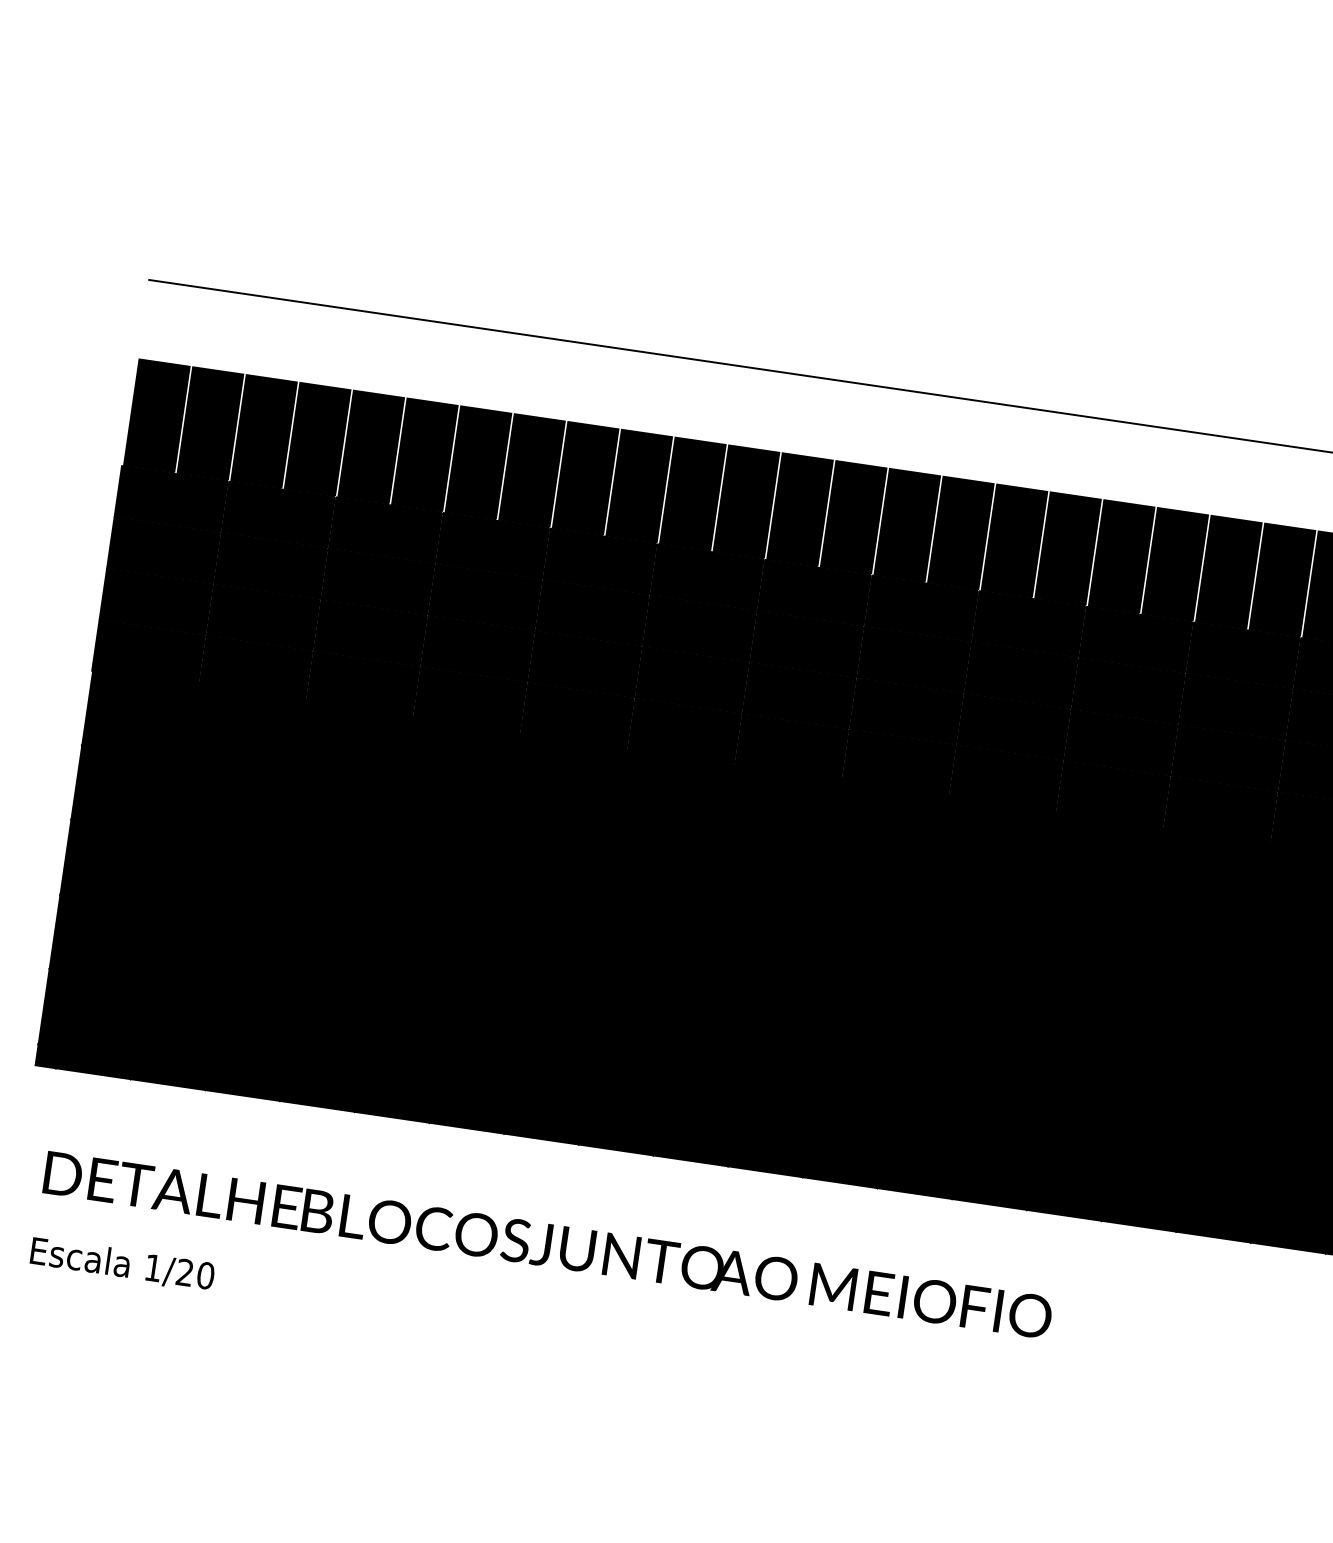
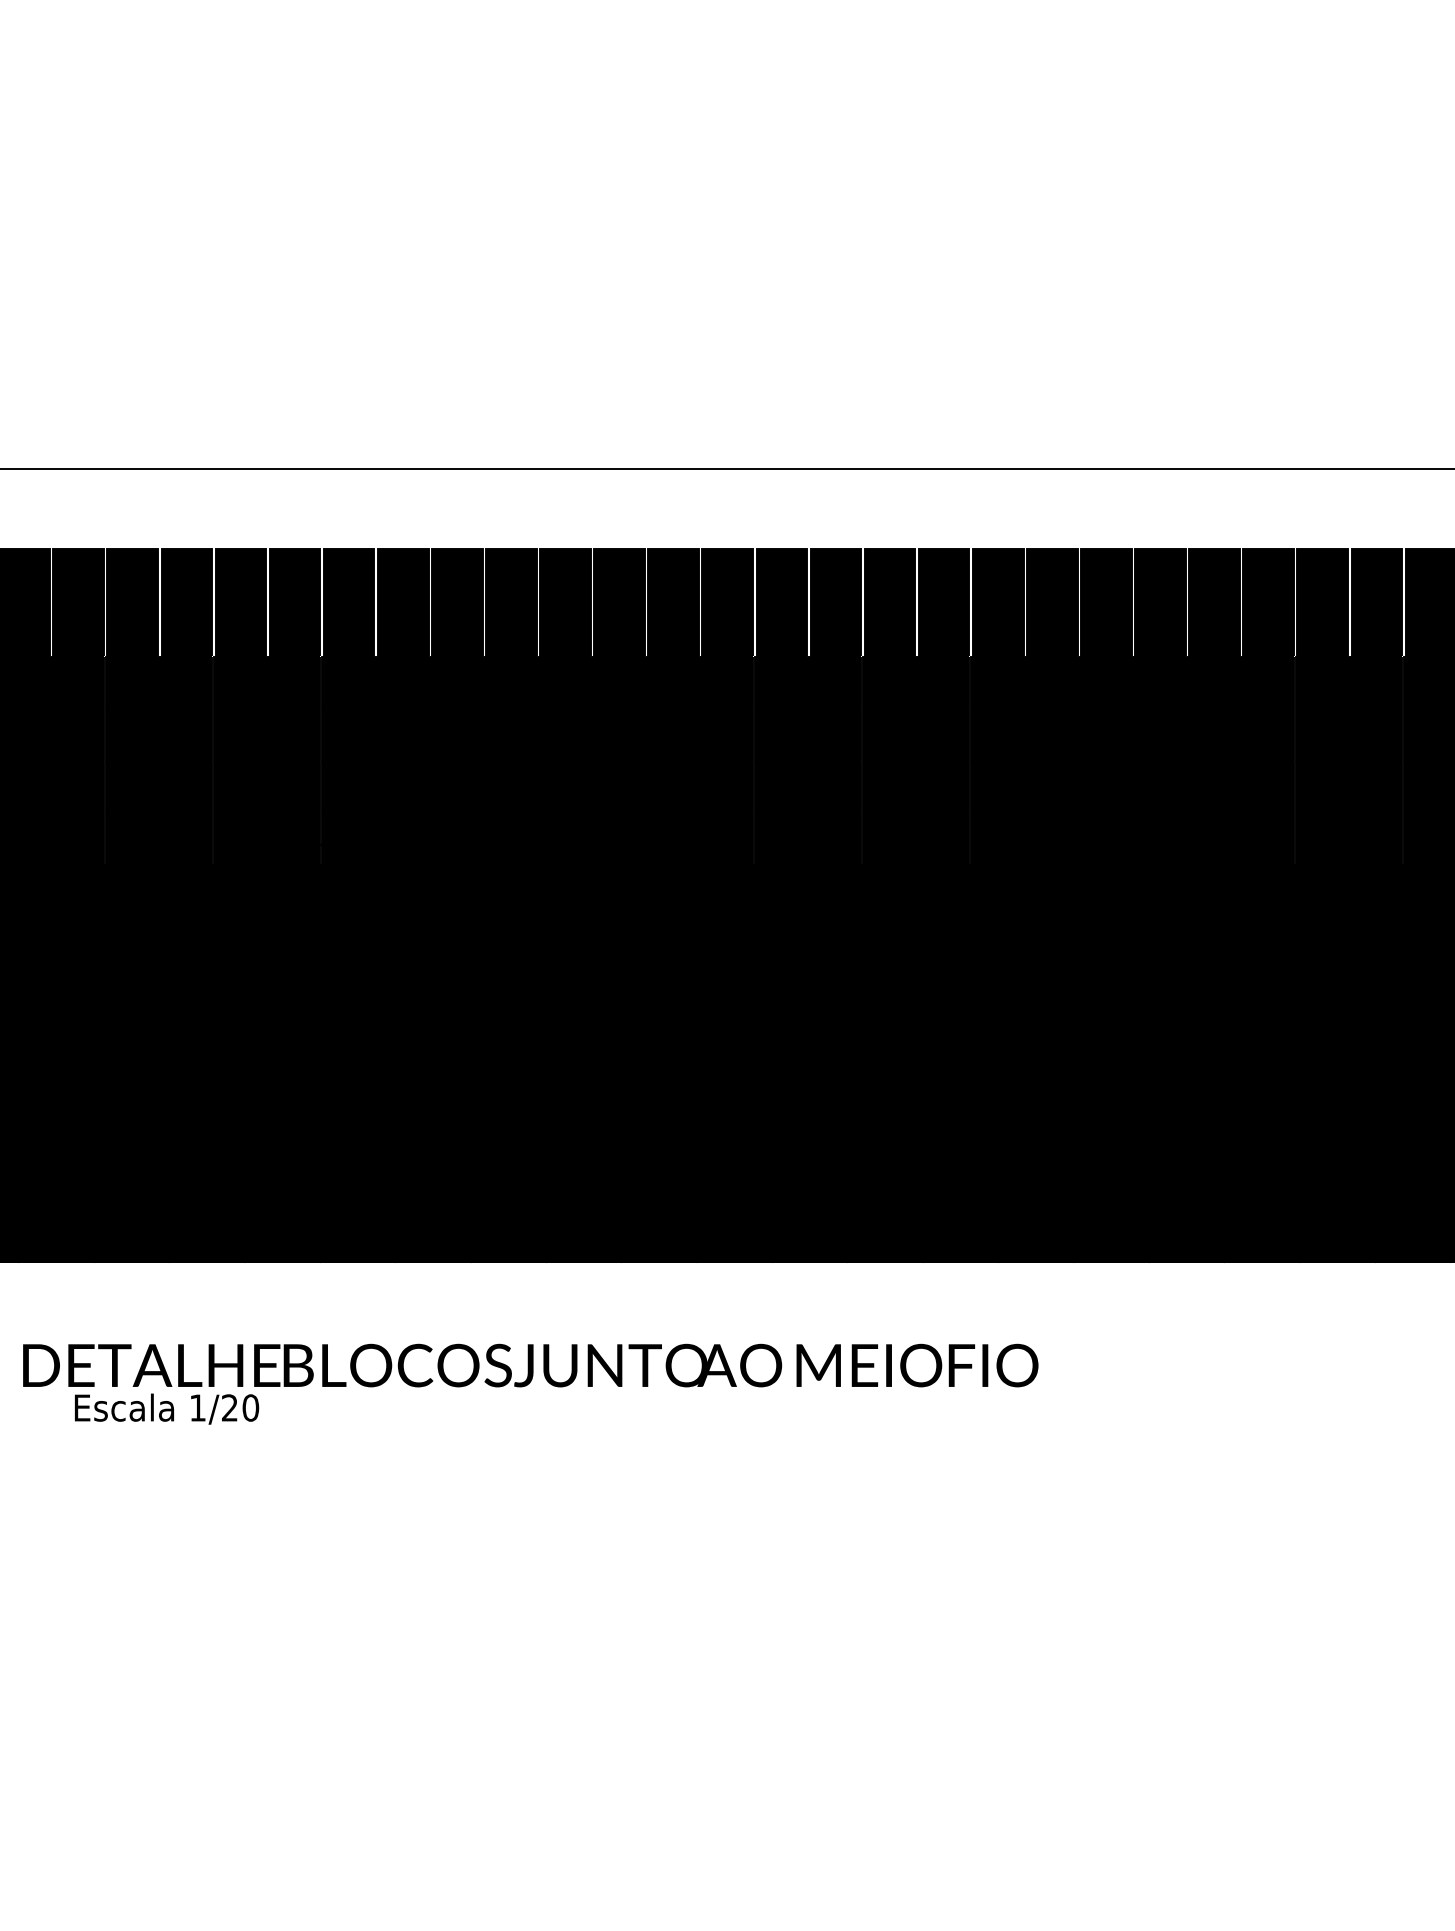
text: (123, 1264) -> (167, 1408), moved

